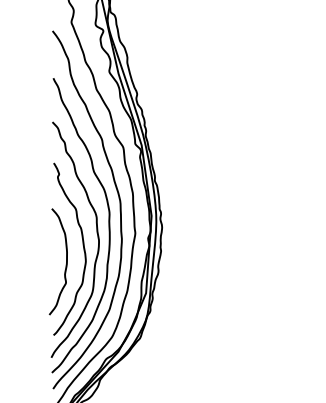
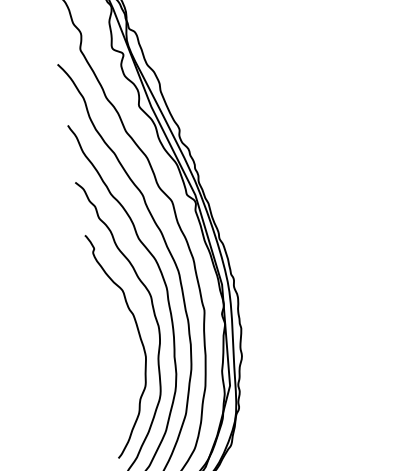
curve: (65, 264) -> (120, 364), removed

